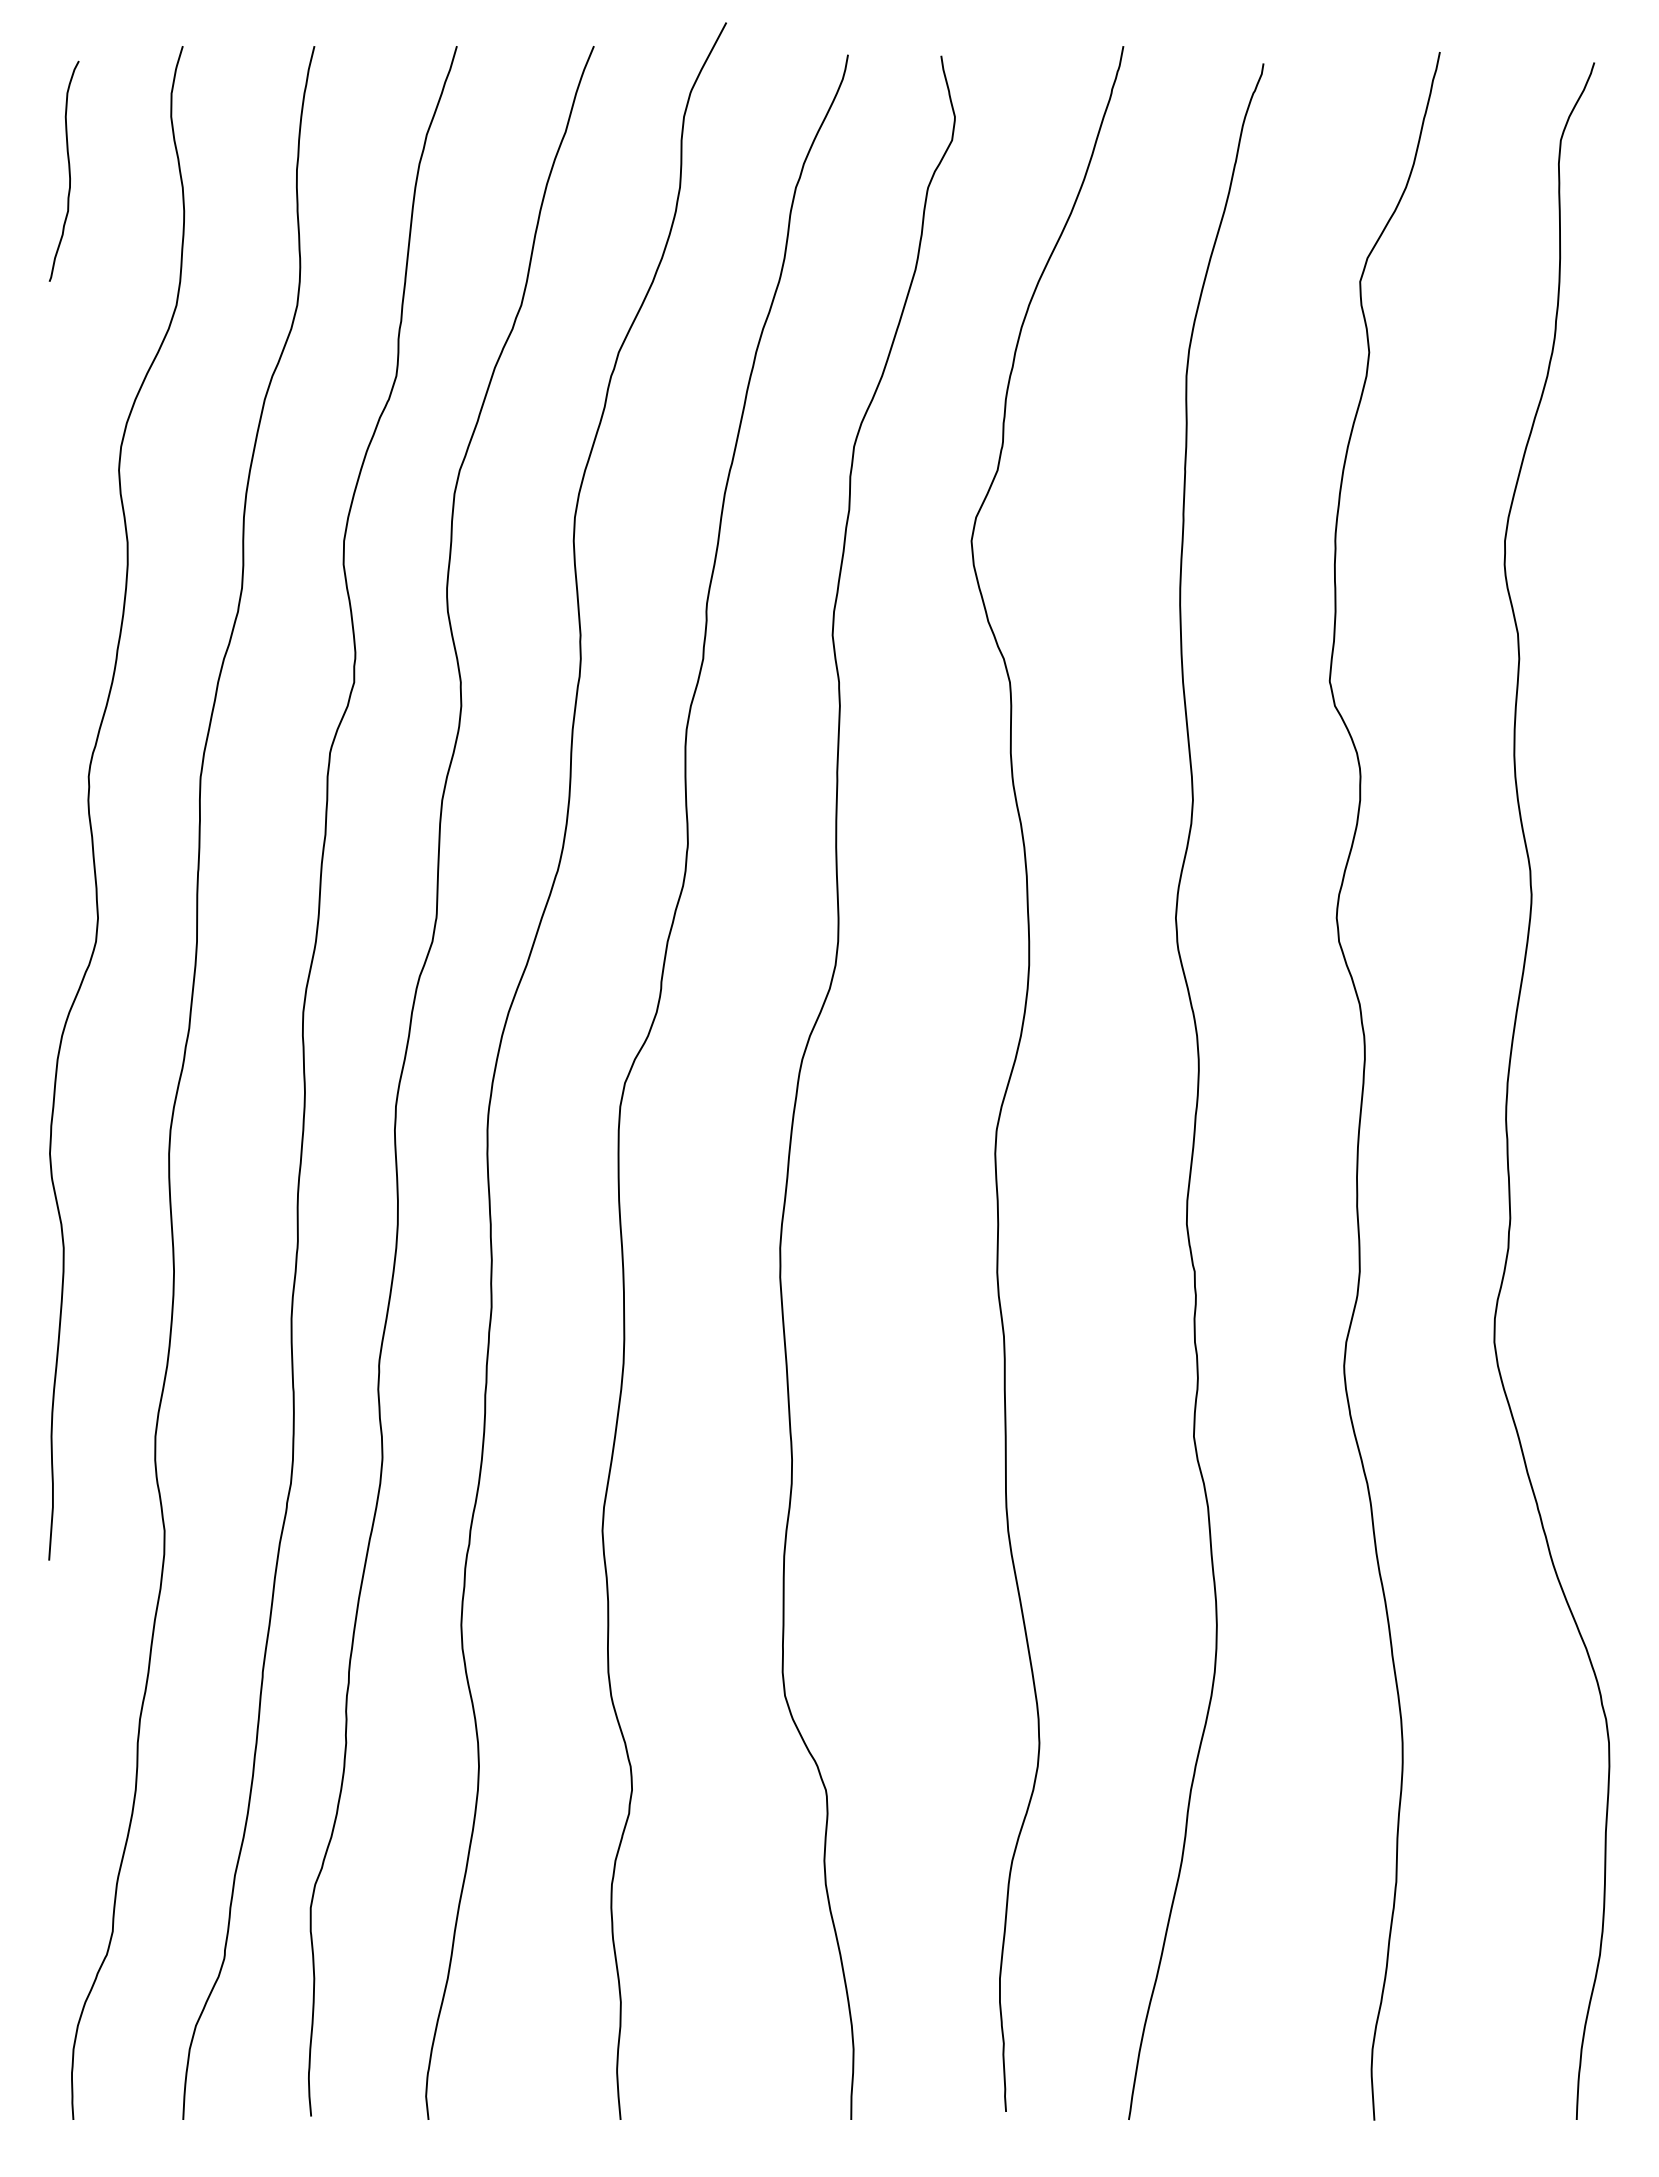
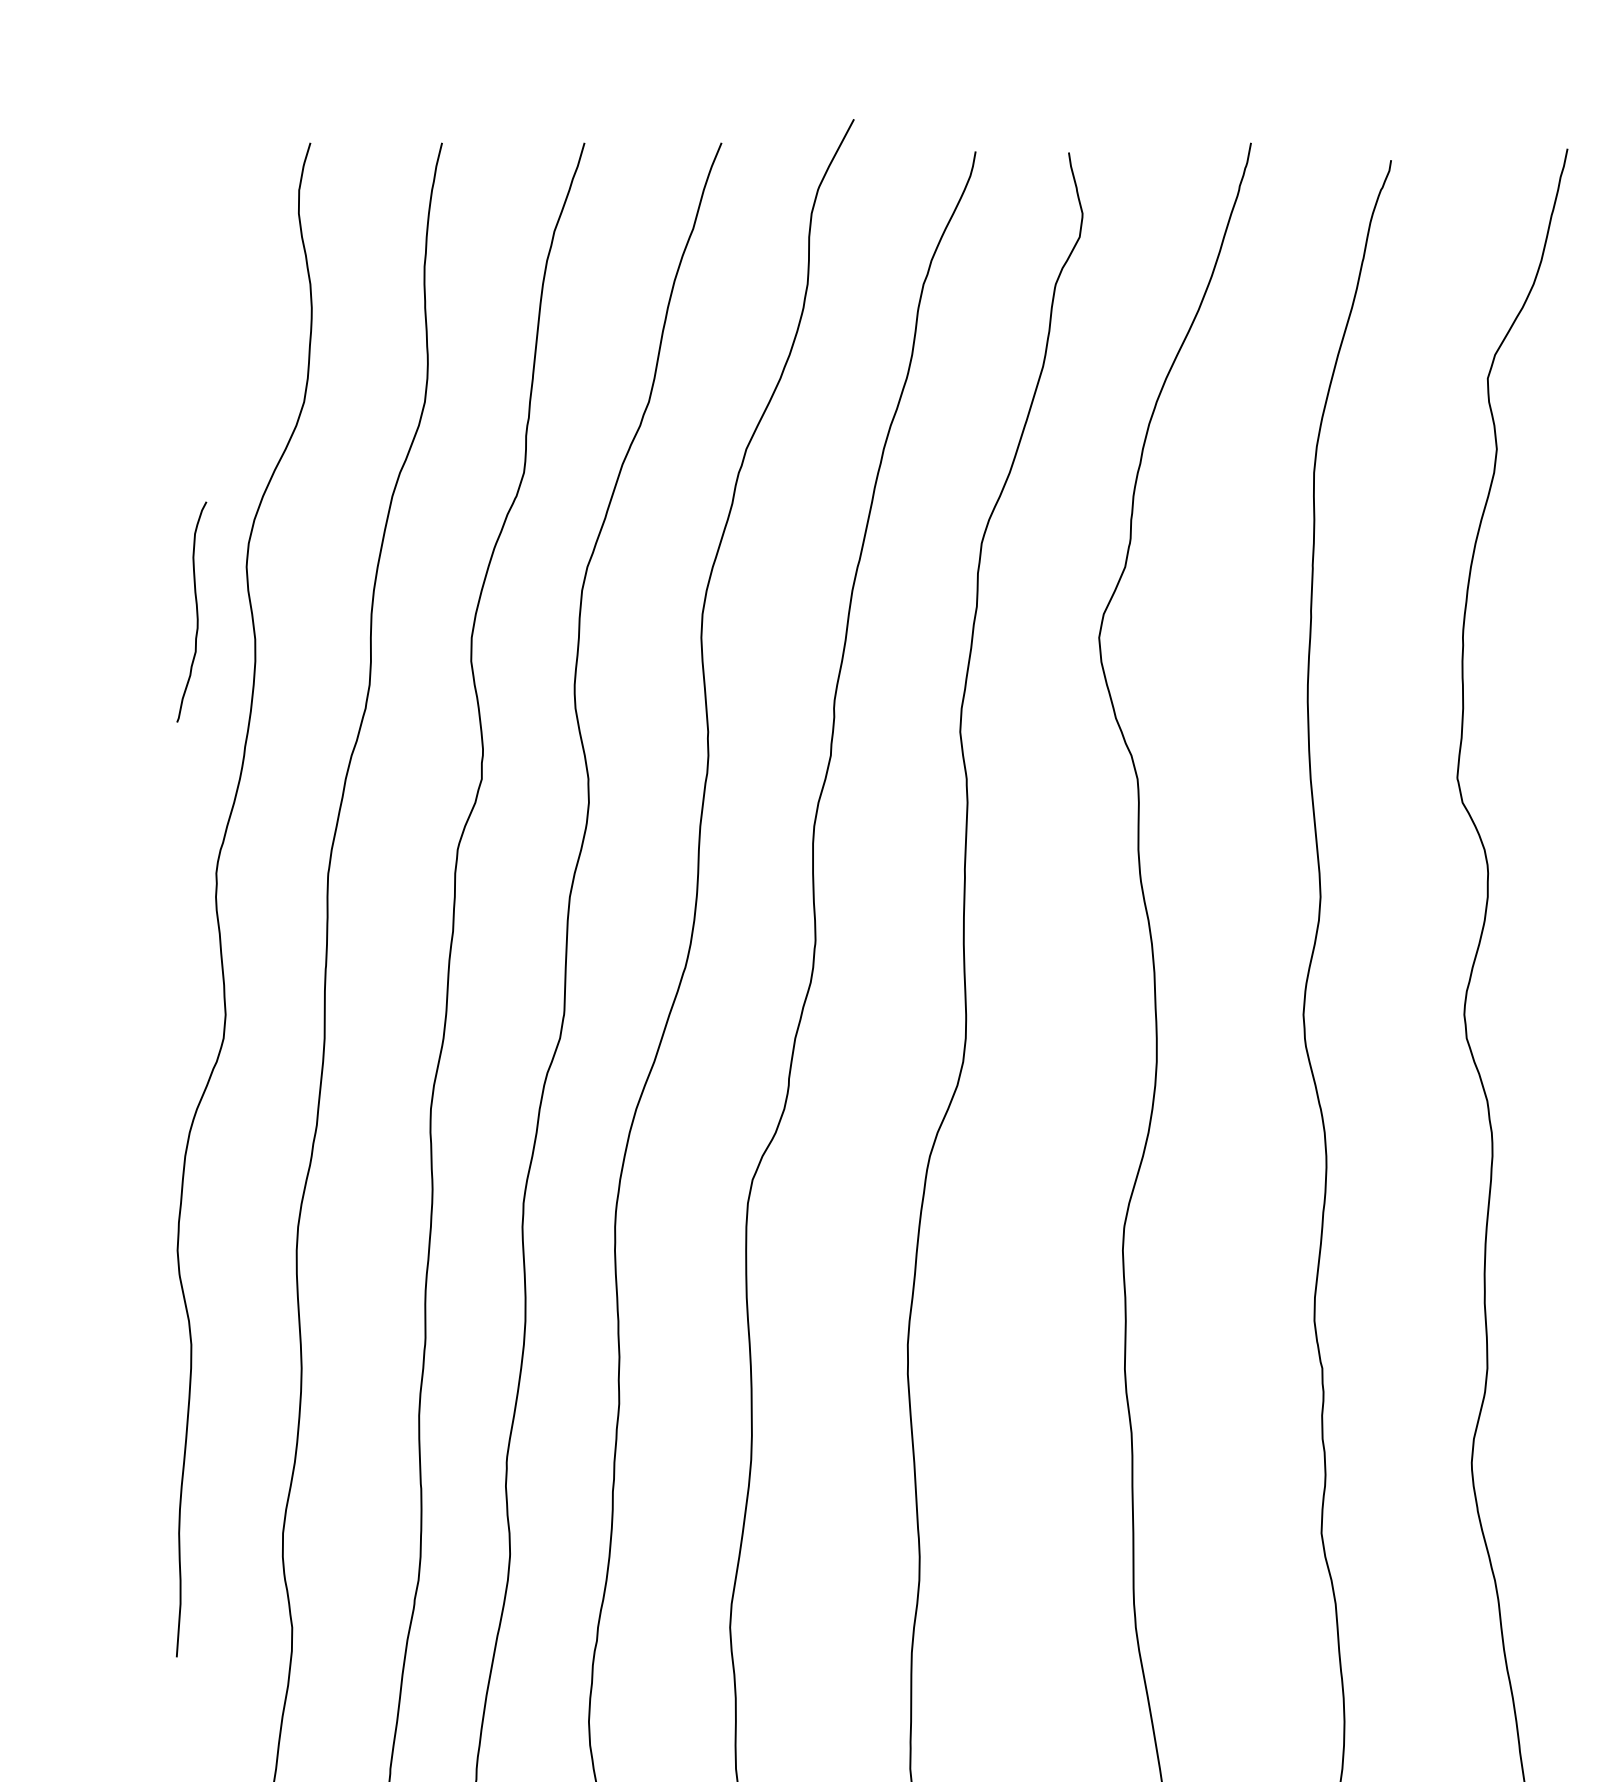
curve: (68, 170) -> (196, 611), moved

